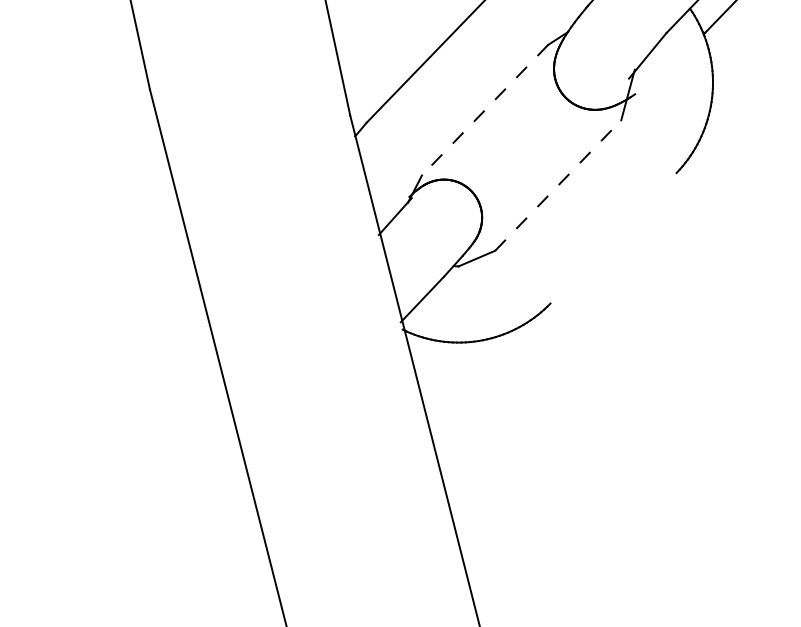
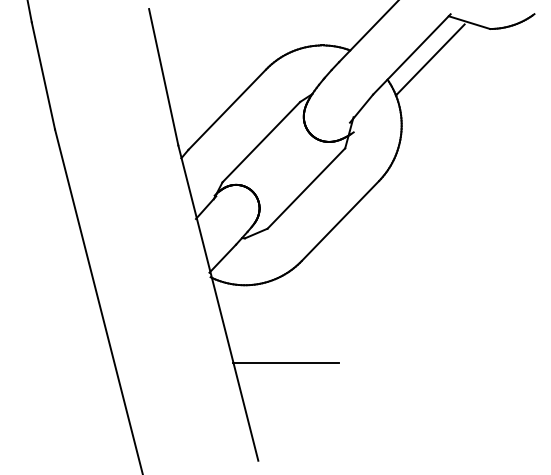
line: (485, 110) -> (261, 142), dashed -> solid
line: (558, 185) -> (306, 188), dashed -> solid
line: (613, 237) -> (340, 220), added
line: (524, 468) -> (285, 362), added

